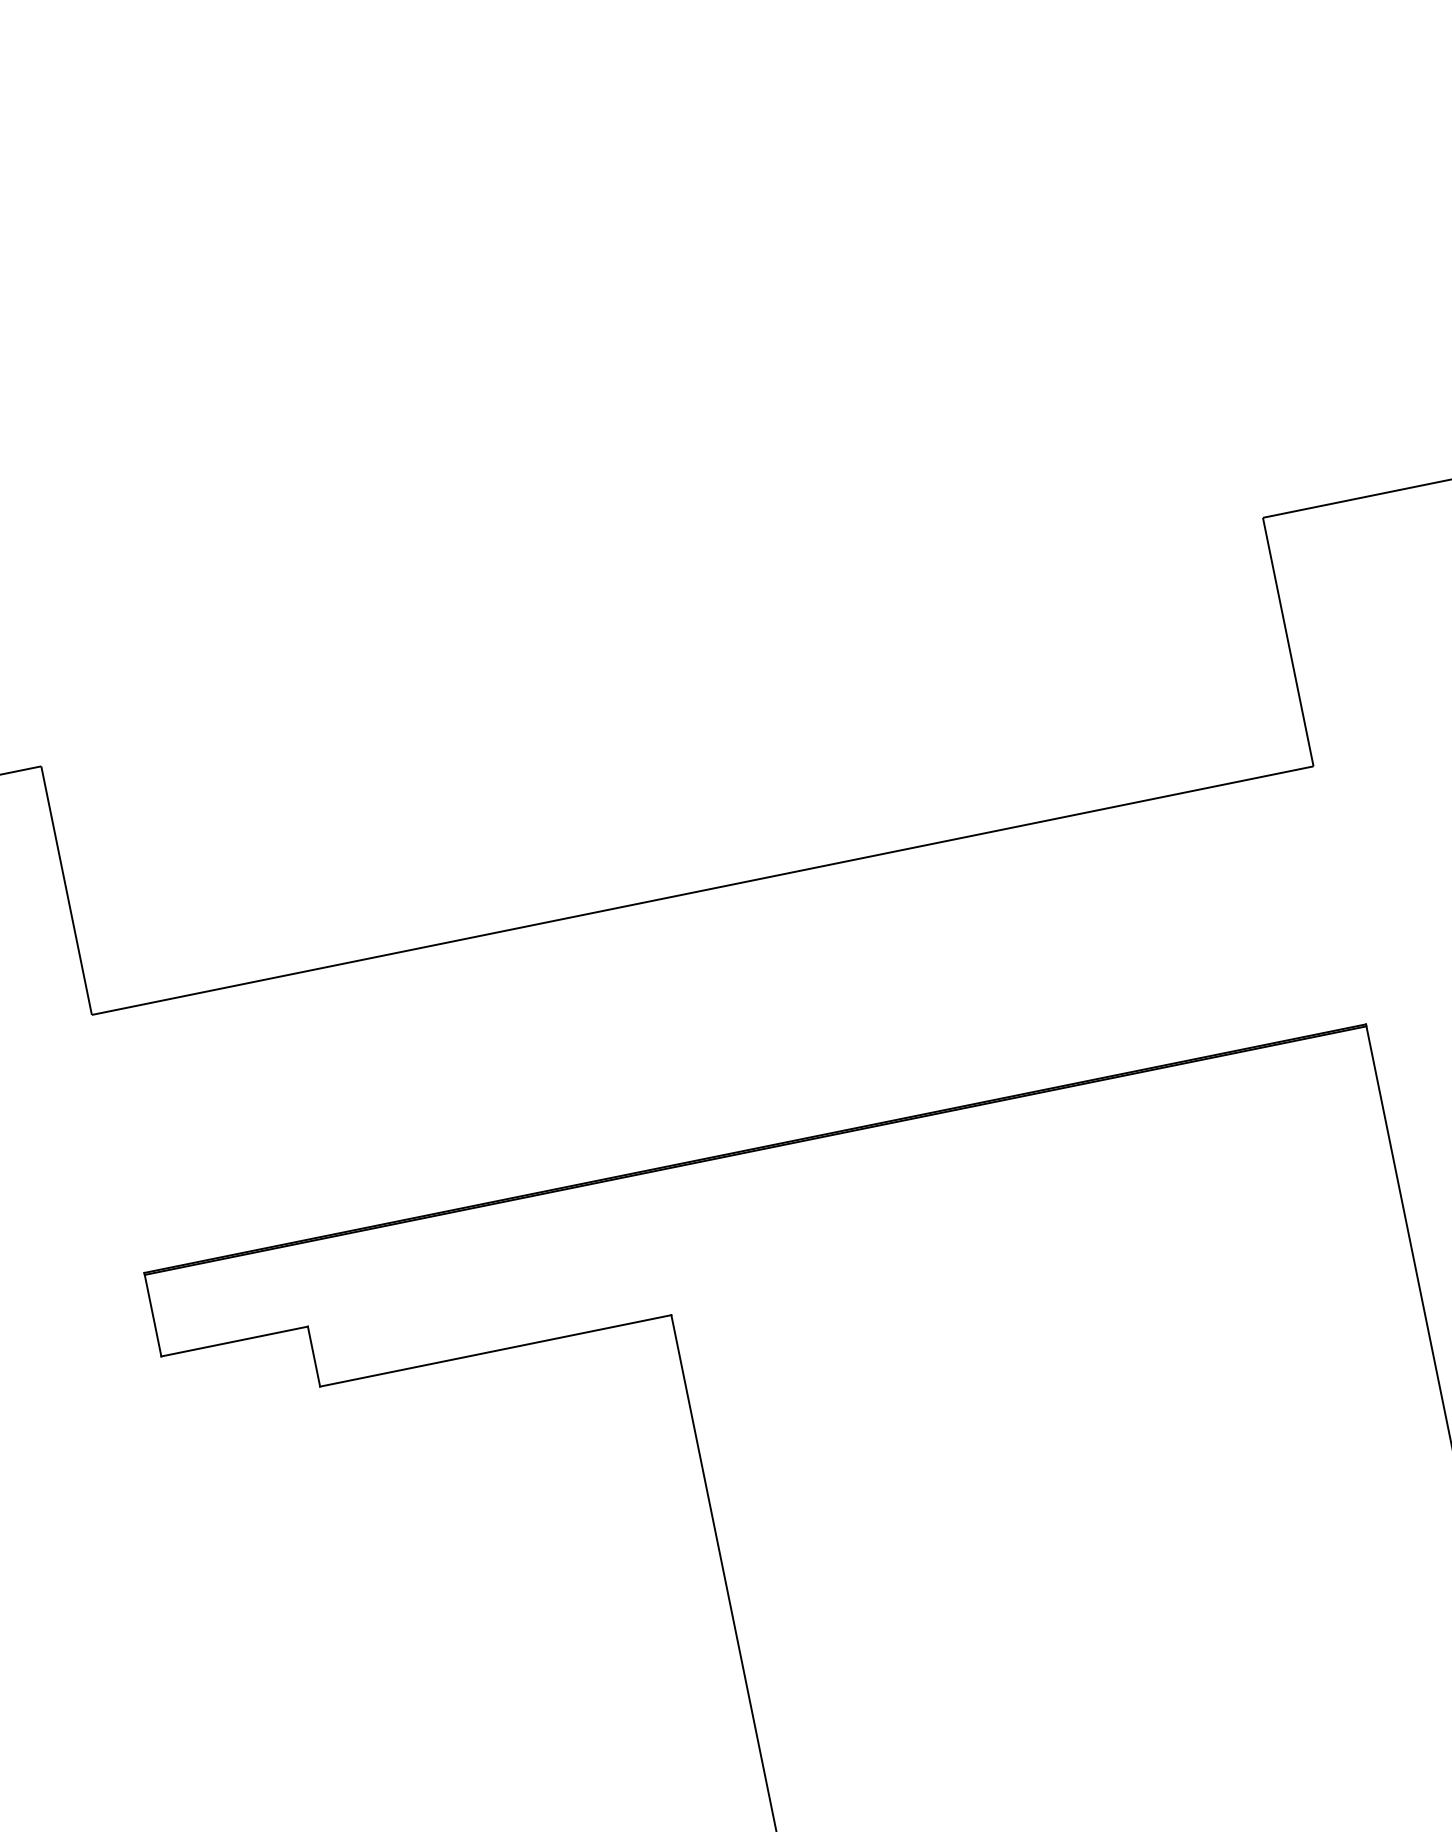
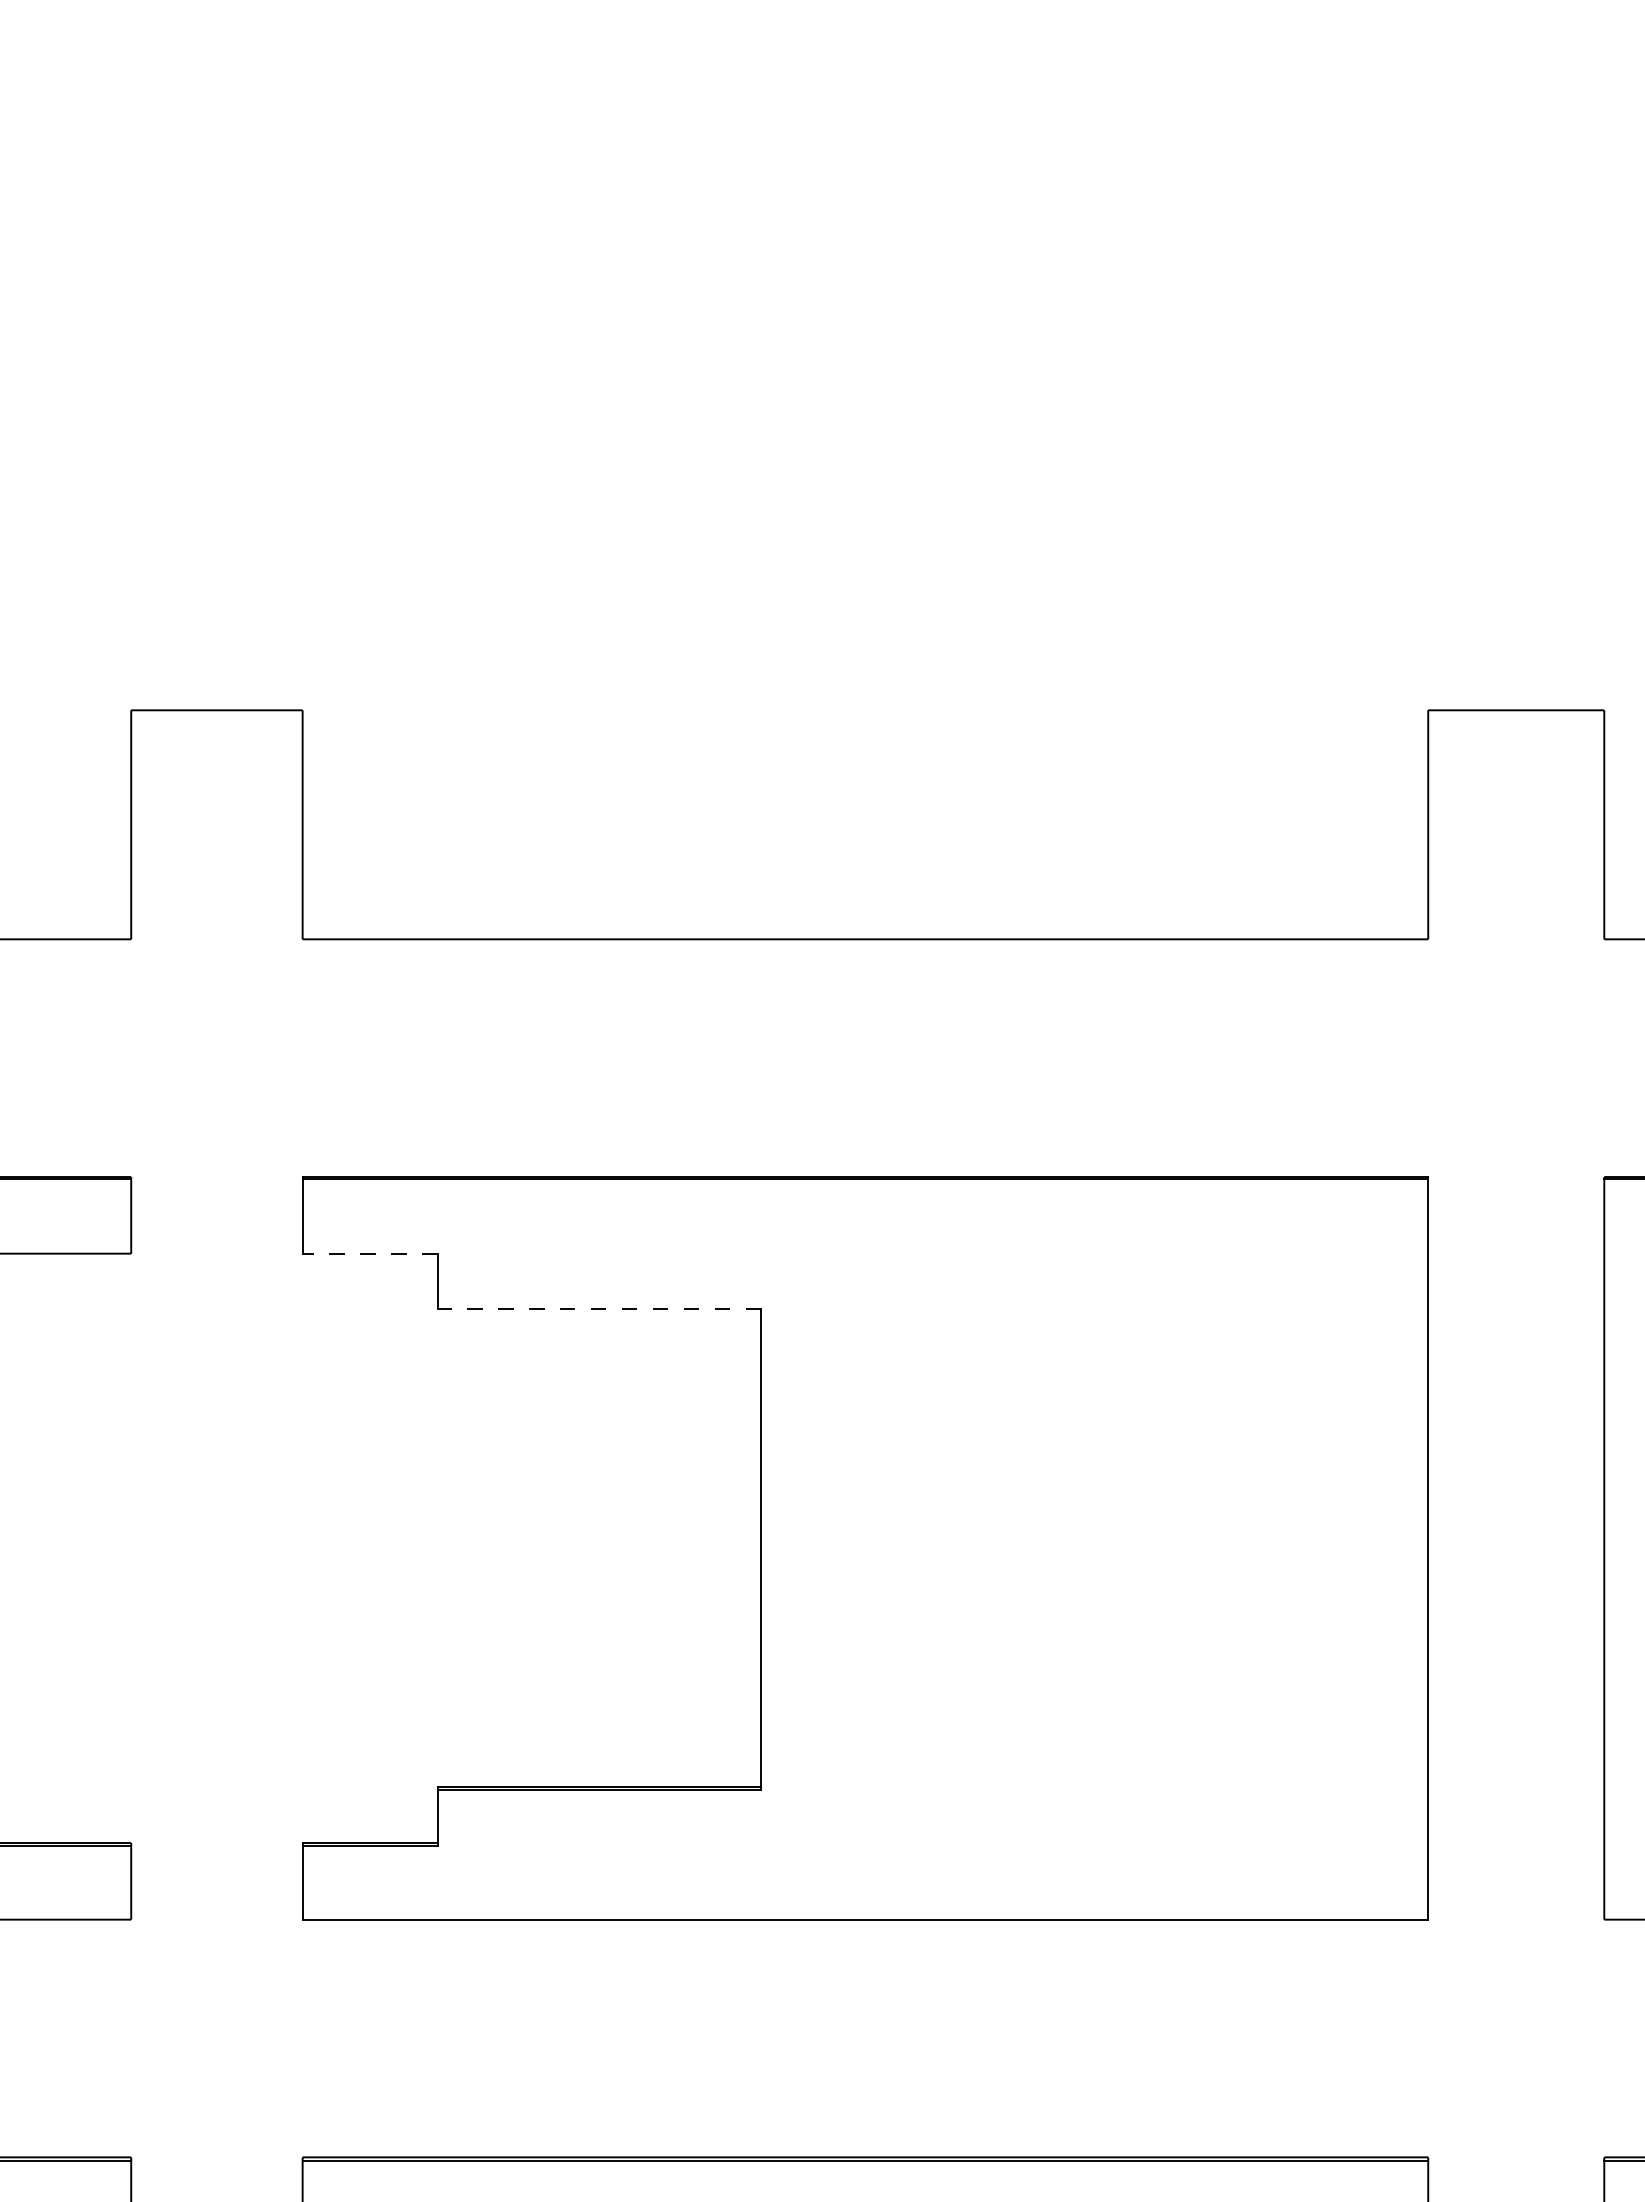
line: (234, 1340) -> (370, 1253), solid -> dashed
line: (495, 1351) -> (599, 1309), solid -> dashed

